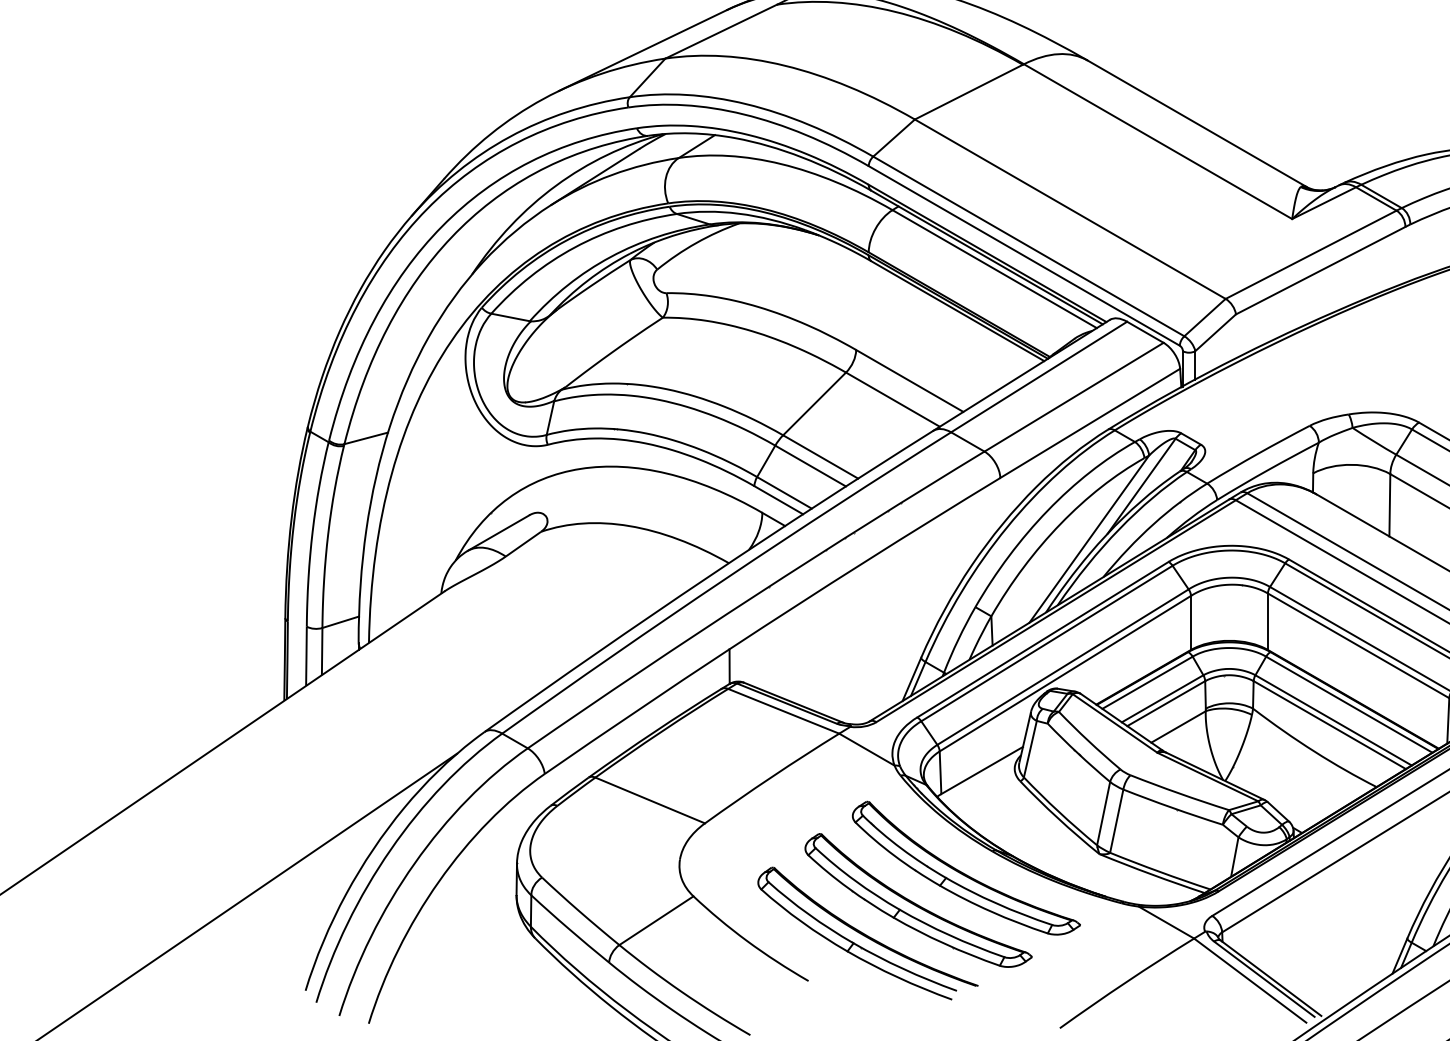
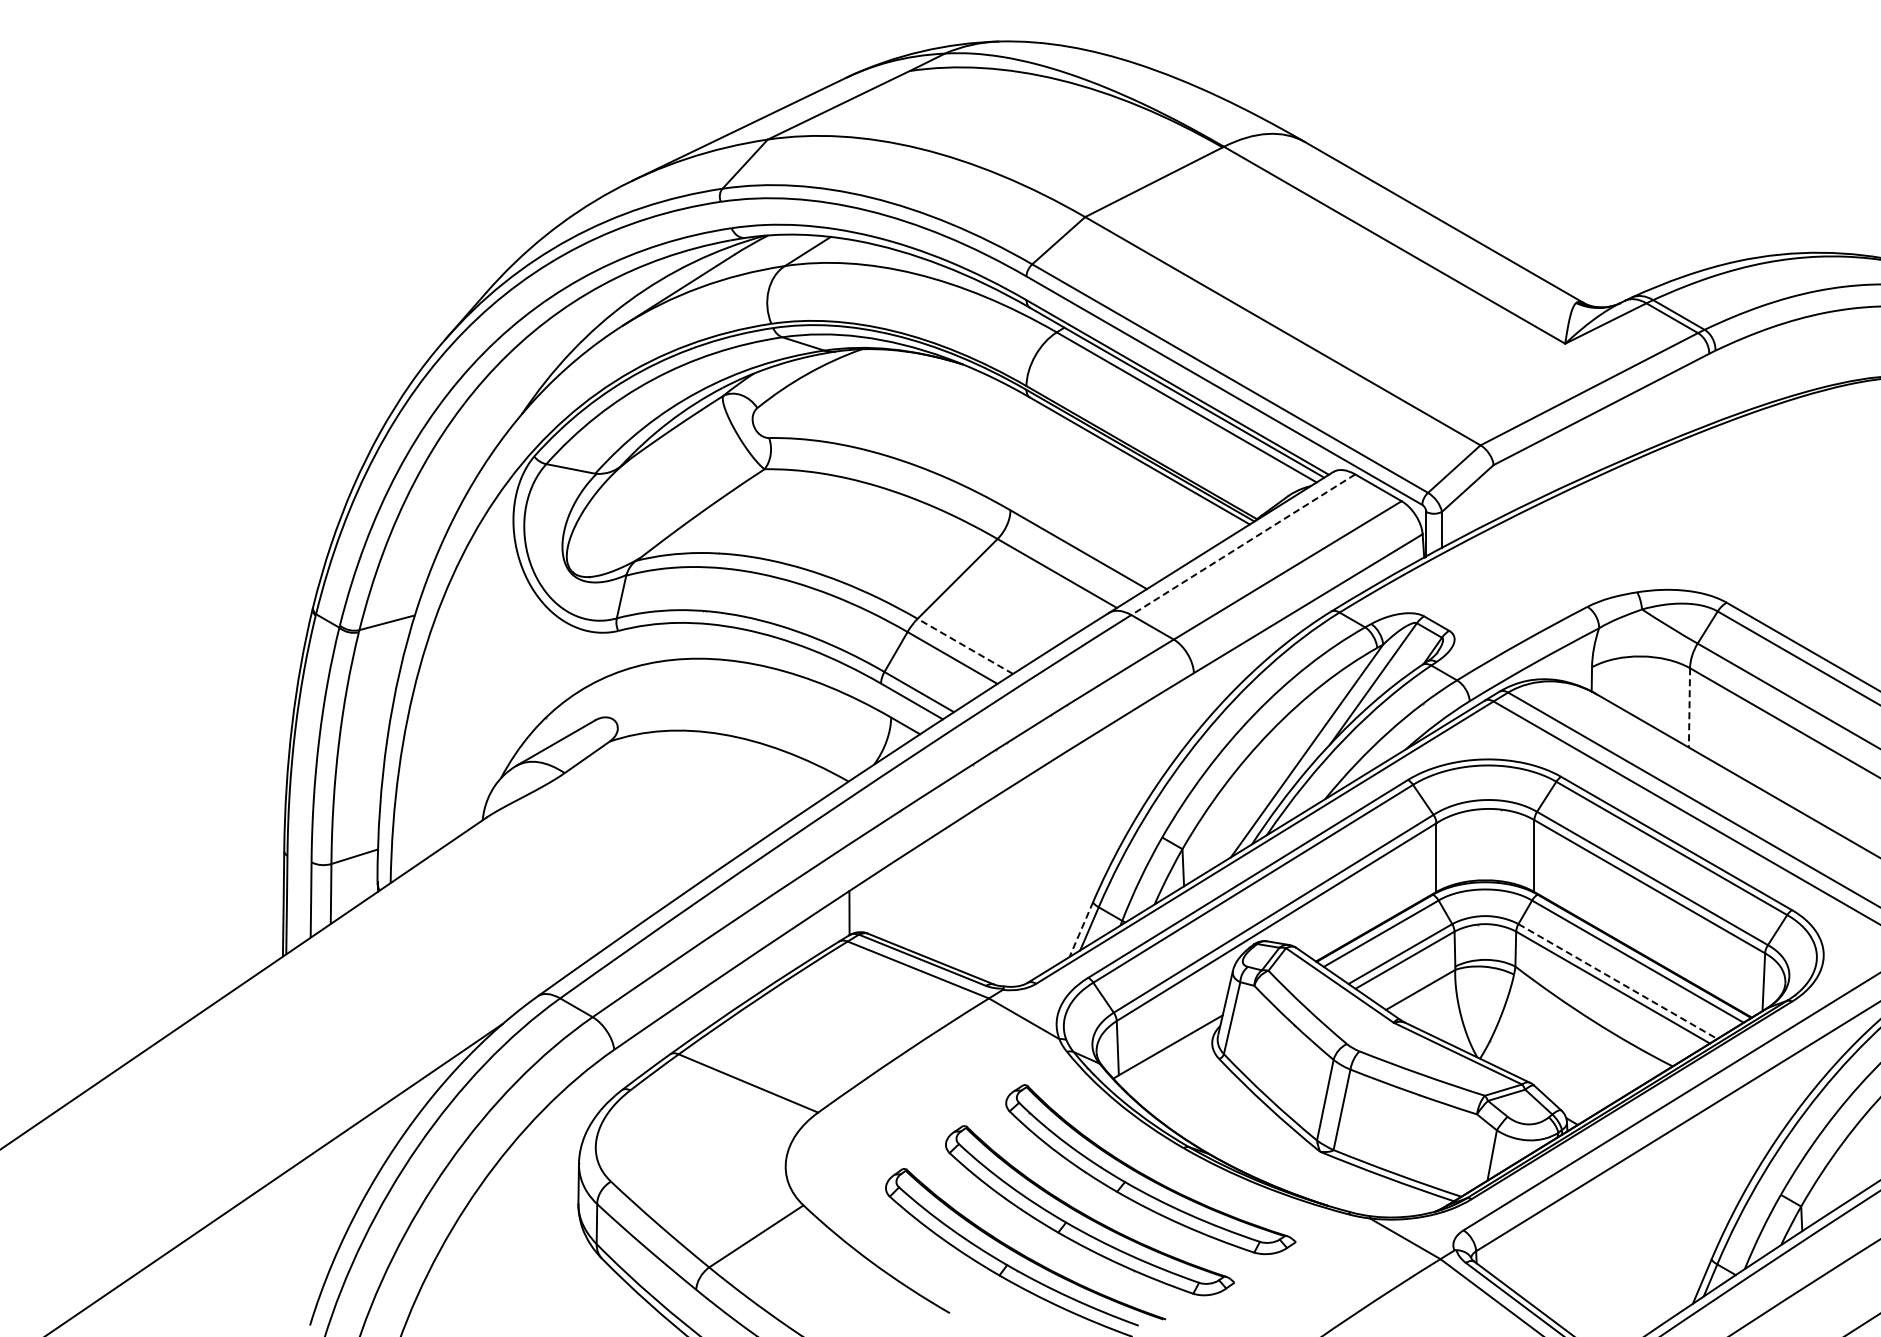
line: (1038, 377) -> (1242, 545), solid -> dashed
line: (820, 457) -> (964, 646), solid -> dashed
line: (1389, 504) -> (1689, 707), solid -> dashed
line: (911, 679) -> (1081, 929), solid -> dashed
line: (1333, 720) -> (1617, 981), solid -> dashed

